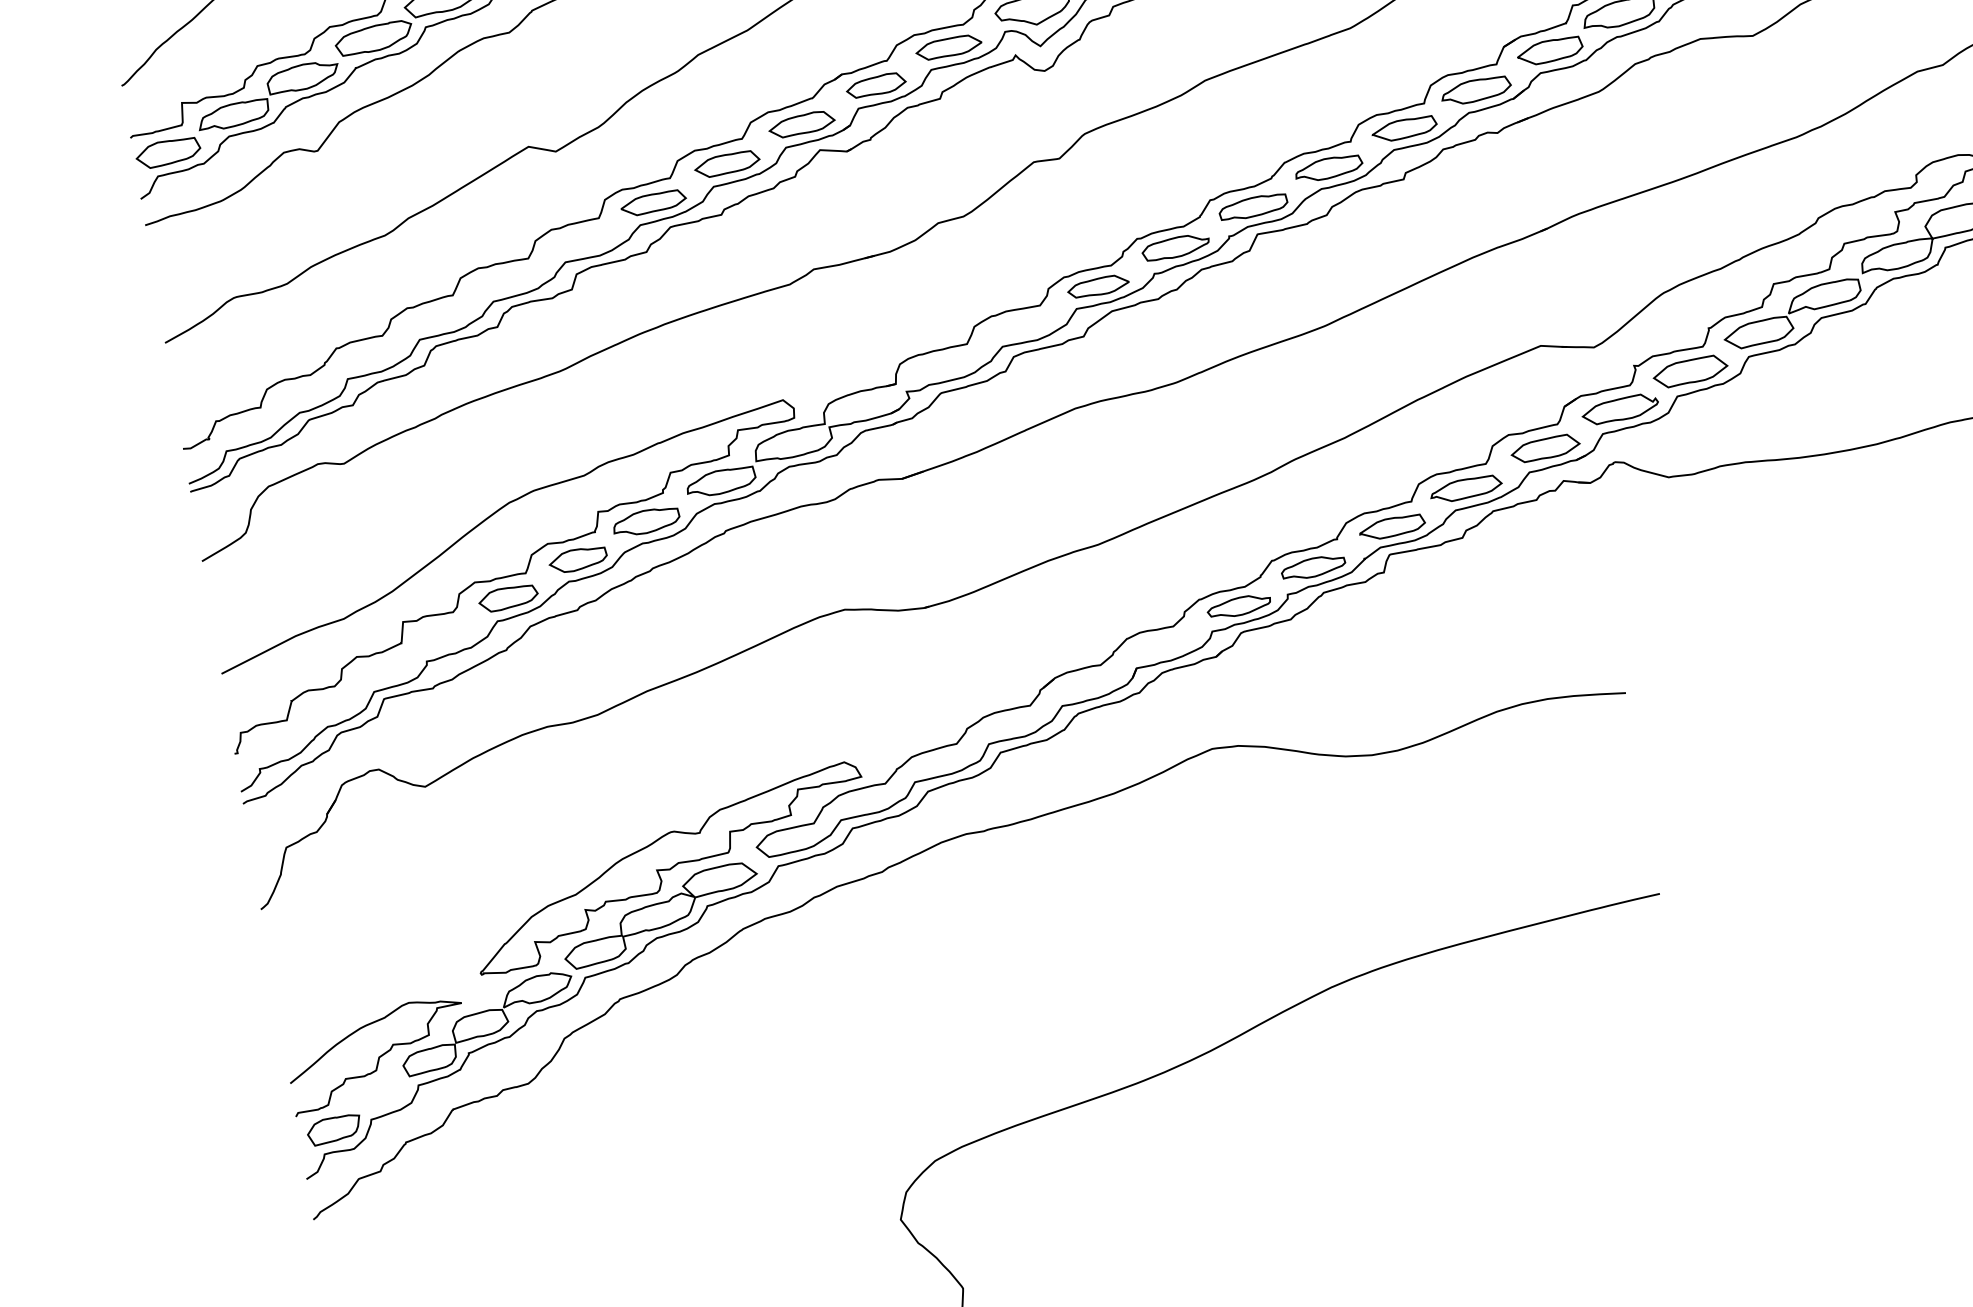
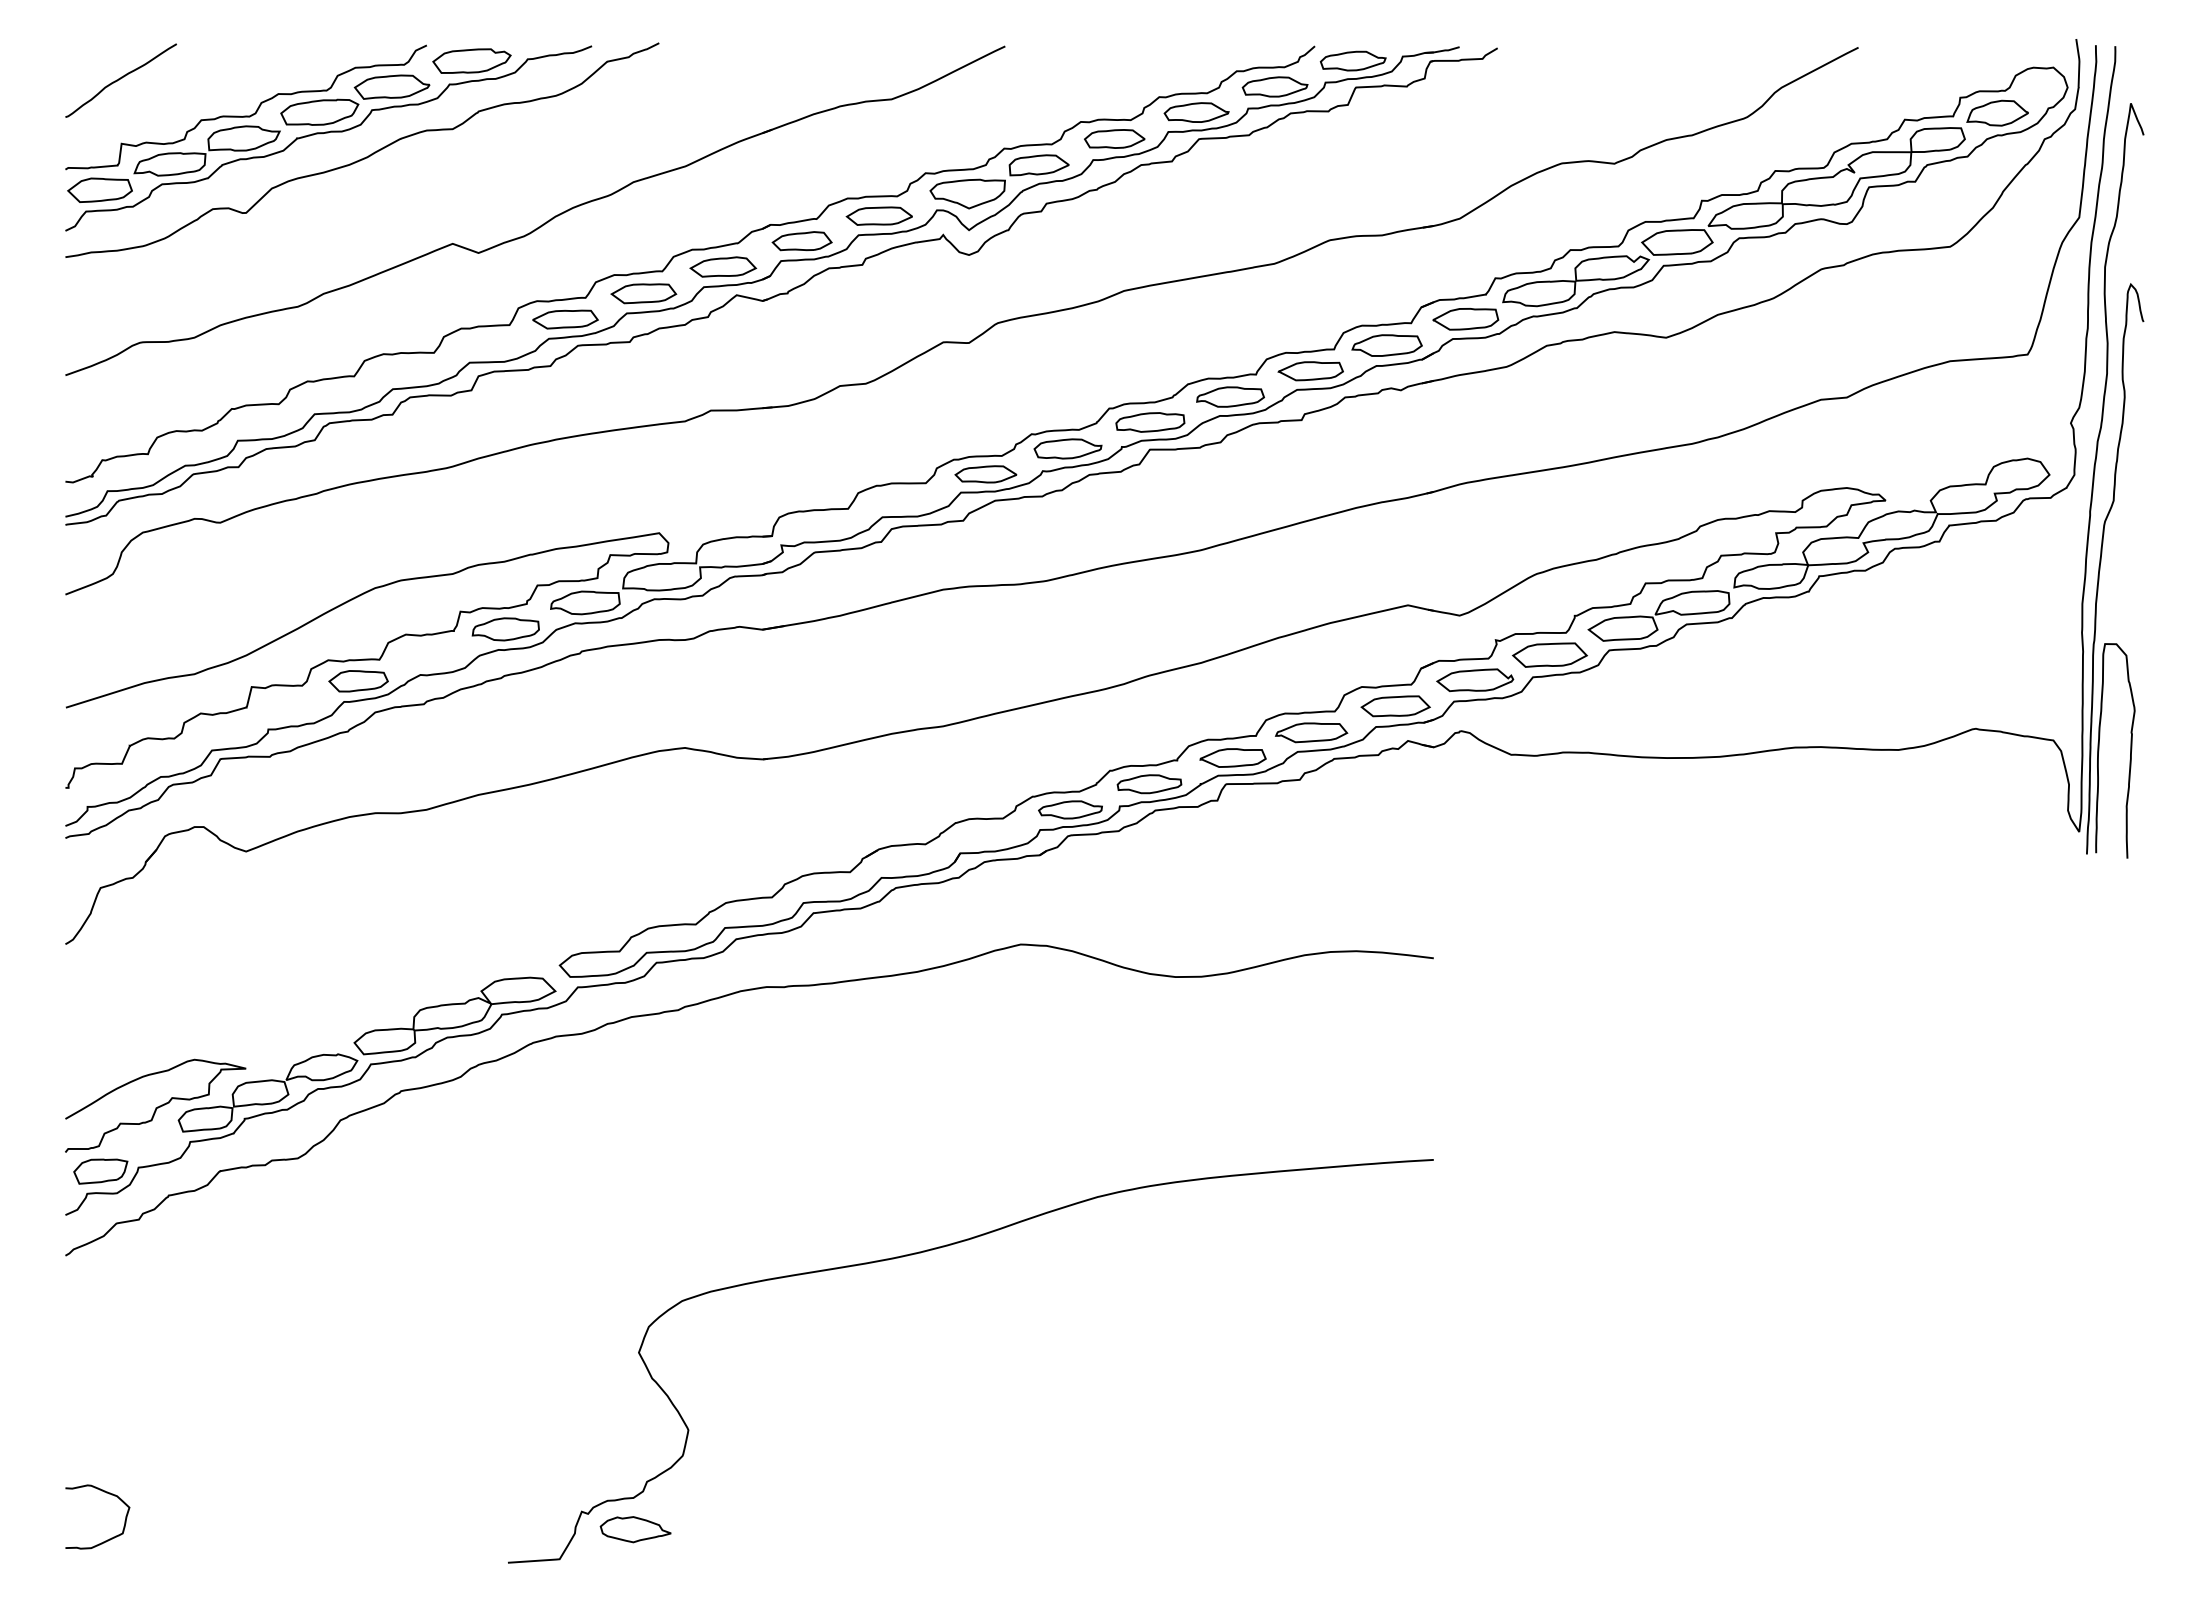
part: (577, 560) -> (432, 655), removed
part: (669, 868) -> (471, 971), removed

